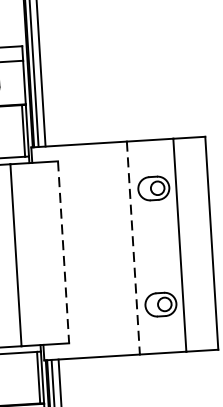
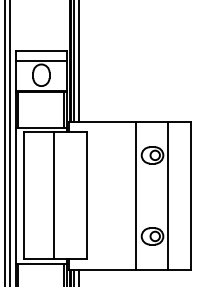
line: (133, 248) -> (135, 196), dashed -> solid
line: (64, 253) -> (87, 196), dashed -> solid

